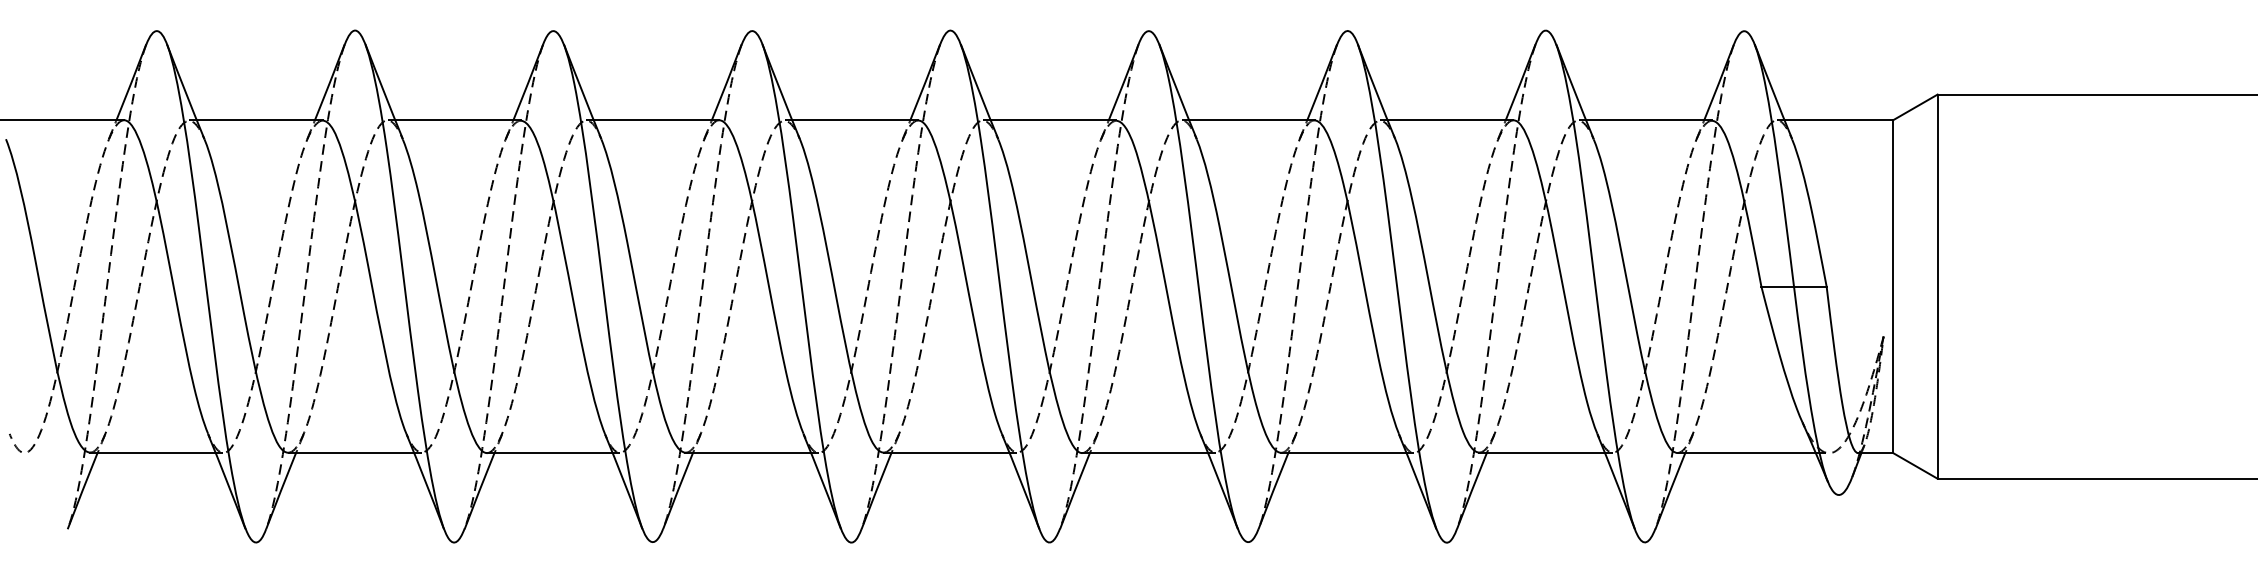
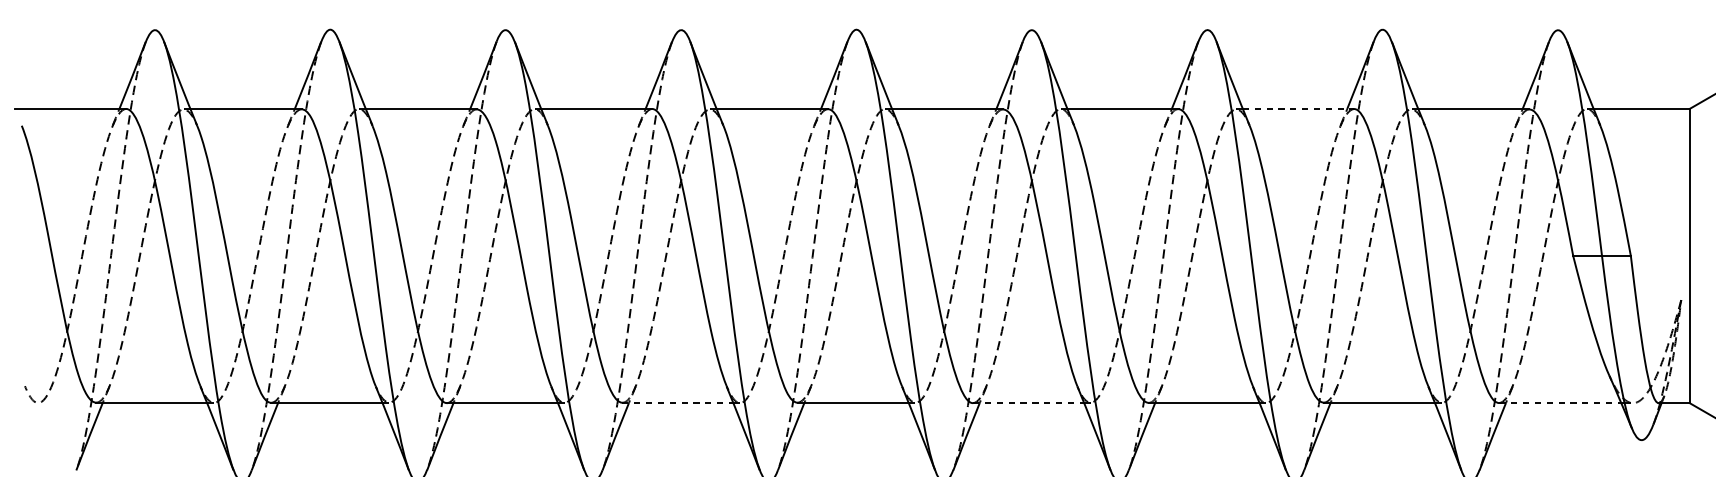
line: (1450, 120) -> (1298, 109), solid -> dashed
line: (748, 453) -> (678, 403), solid -> dashed
line: (1145, 453) -> (1028, 403), solid -> dashed
line: (1747, 453) -> (1560, 403), solid -> dashed

